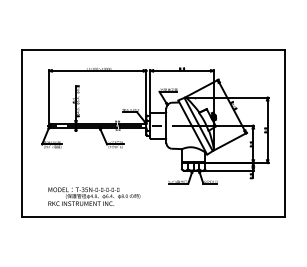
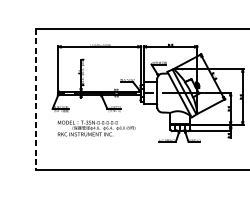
line: (22, 133) -> (36, 99), solid -> dashed
text: (94, 196) -> (96, 128), moved

